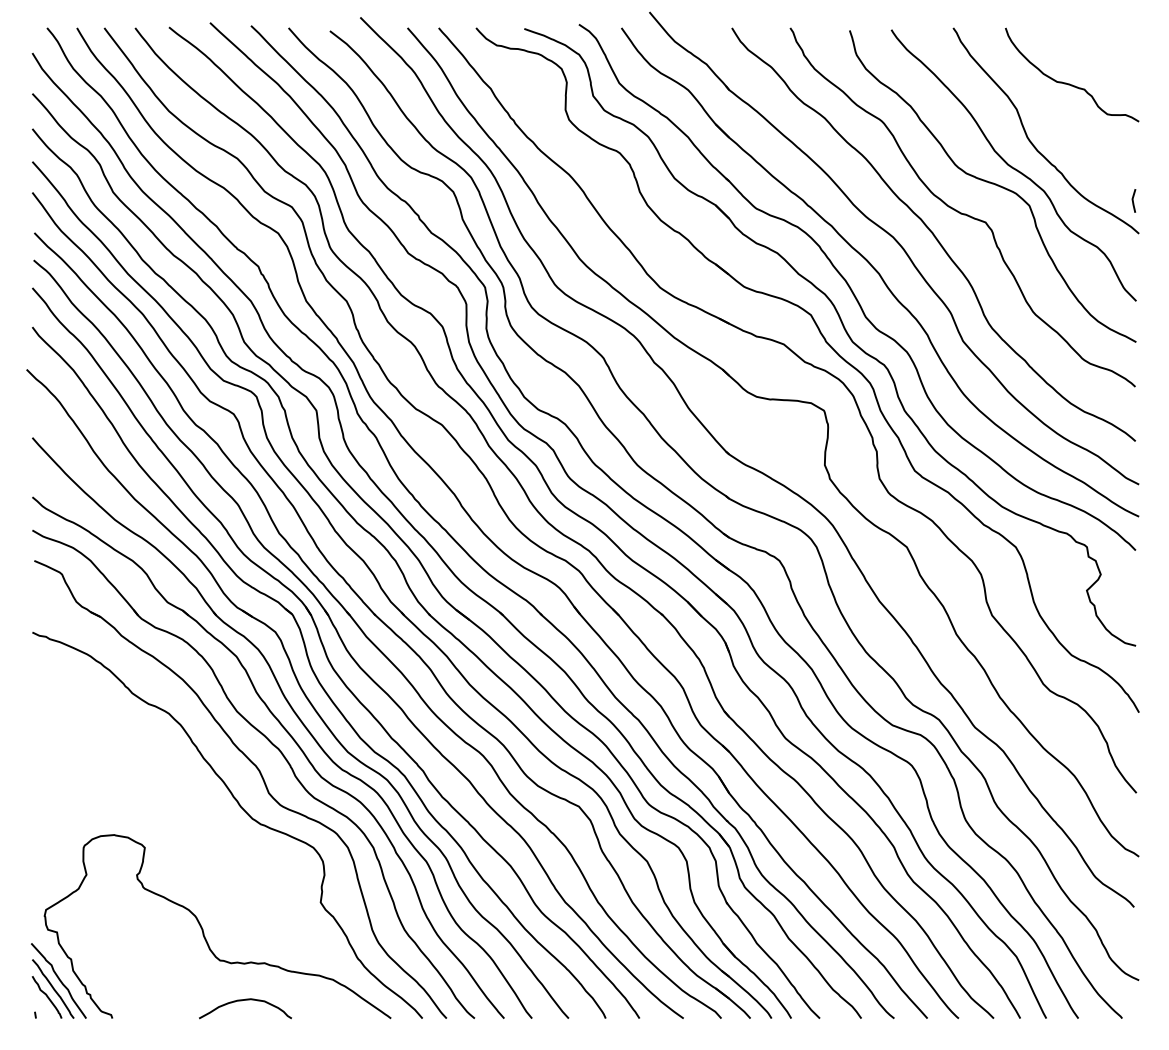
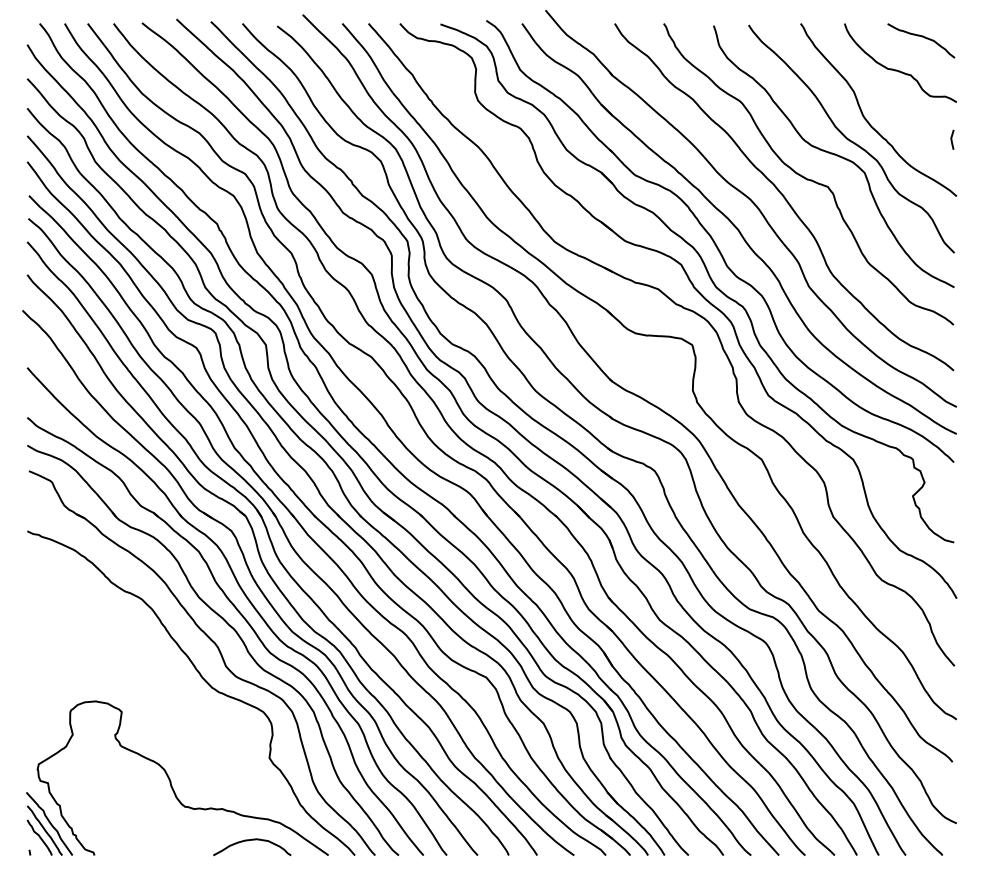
curve: (1098, 44) -> (922, 37), added
line: (1134, 200) -> (952, 139), moved
curve: (245, 1000) -> (252, 840), moved

